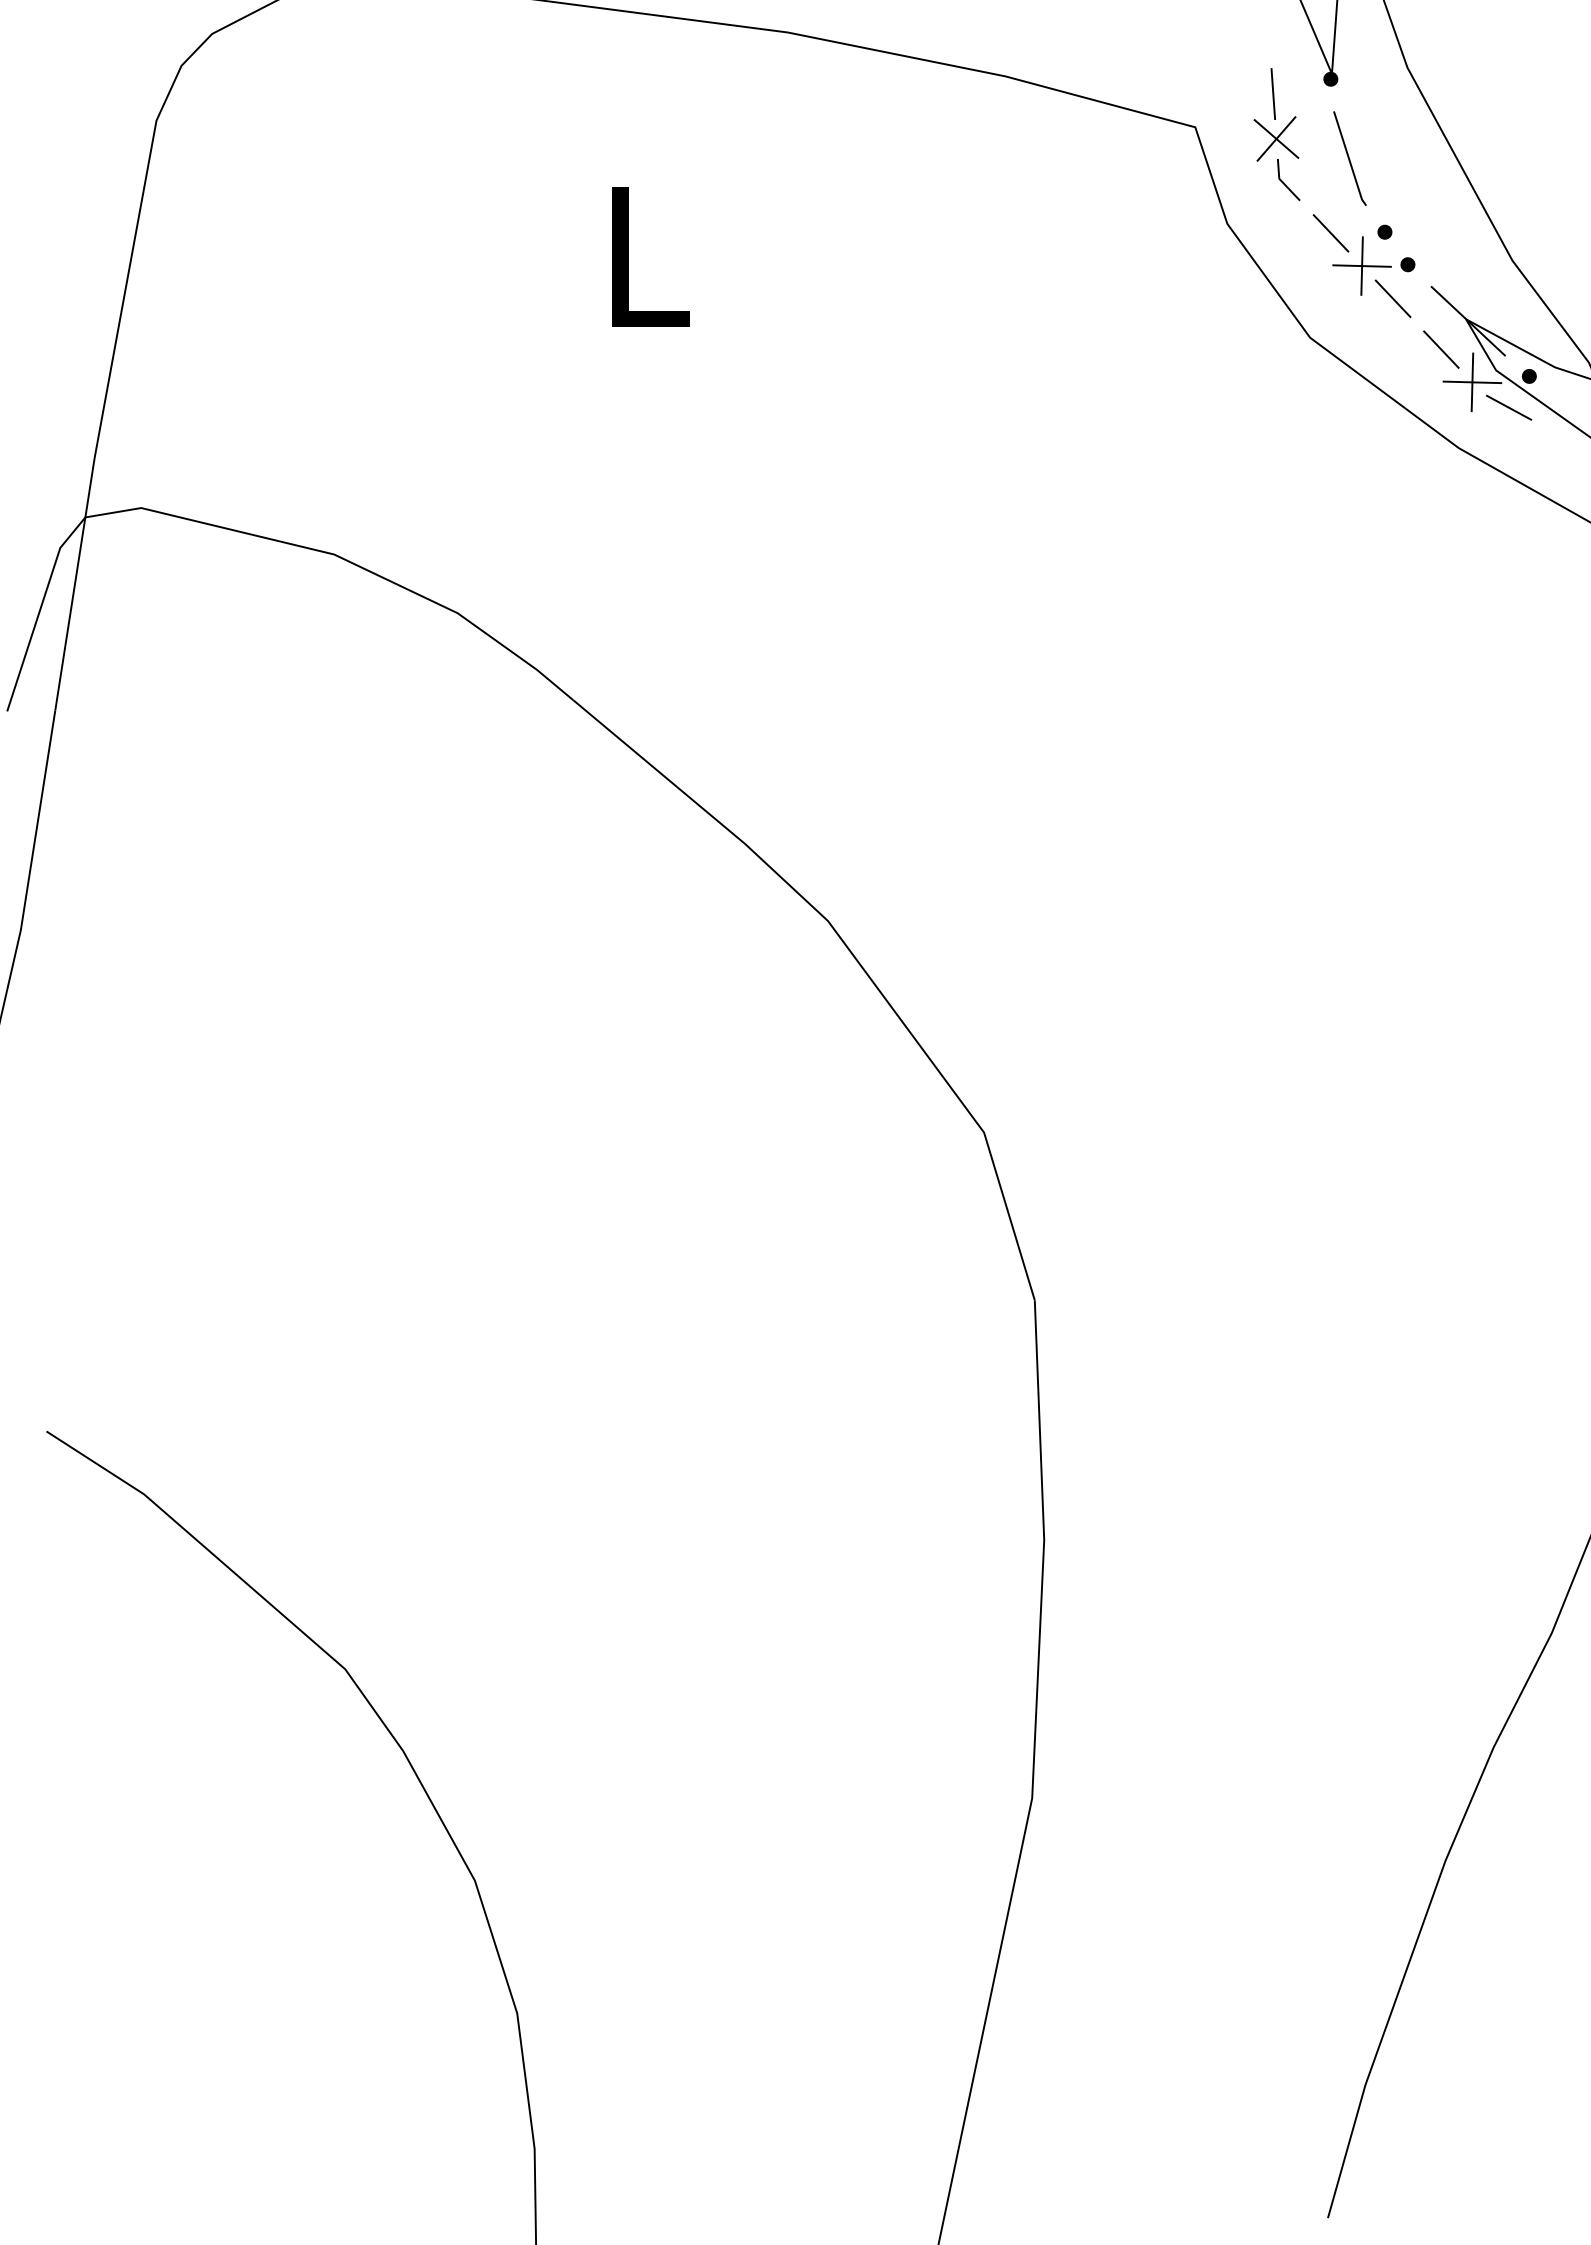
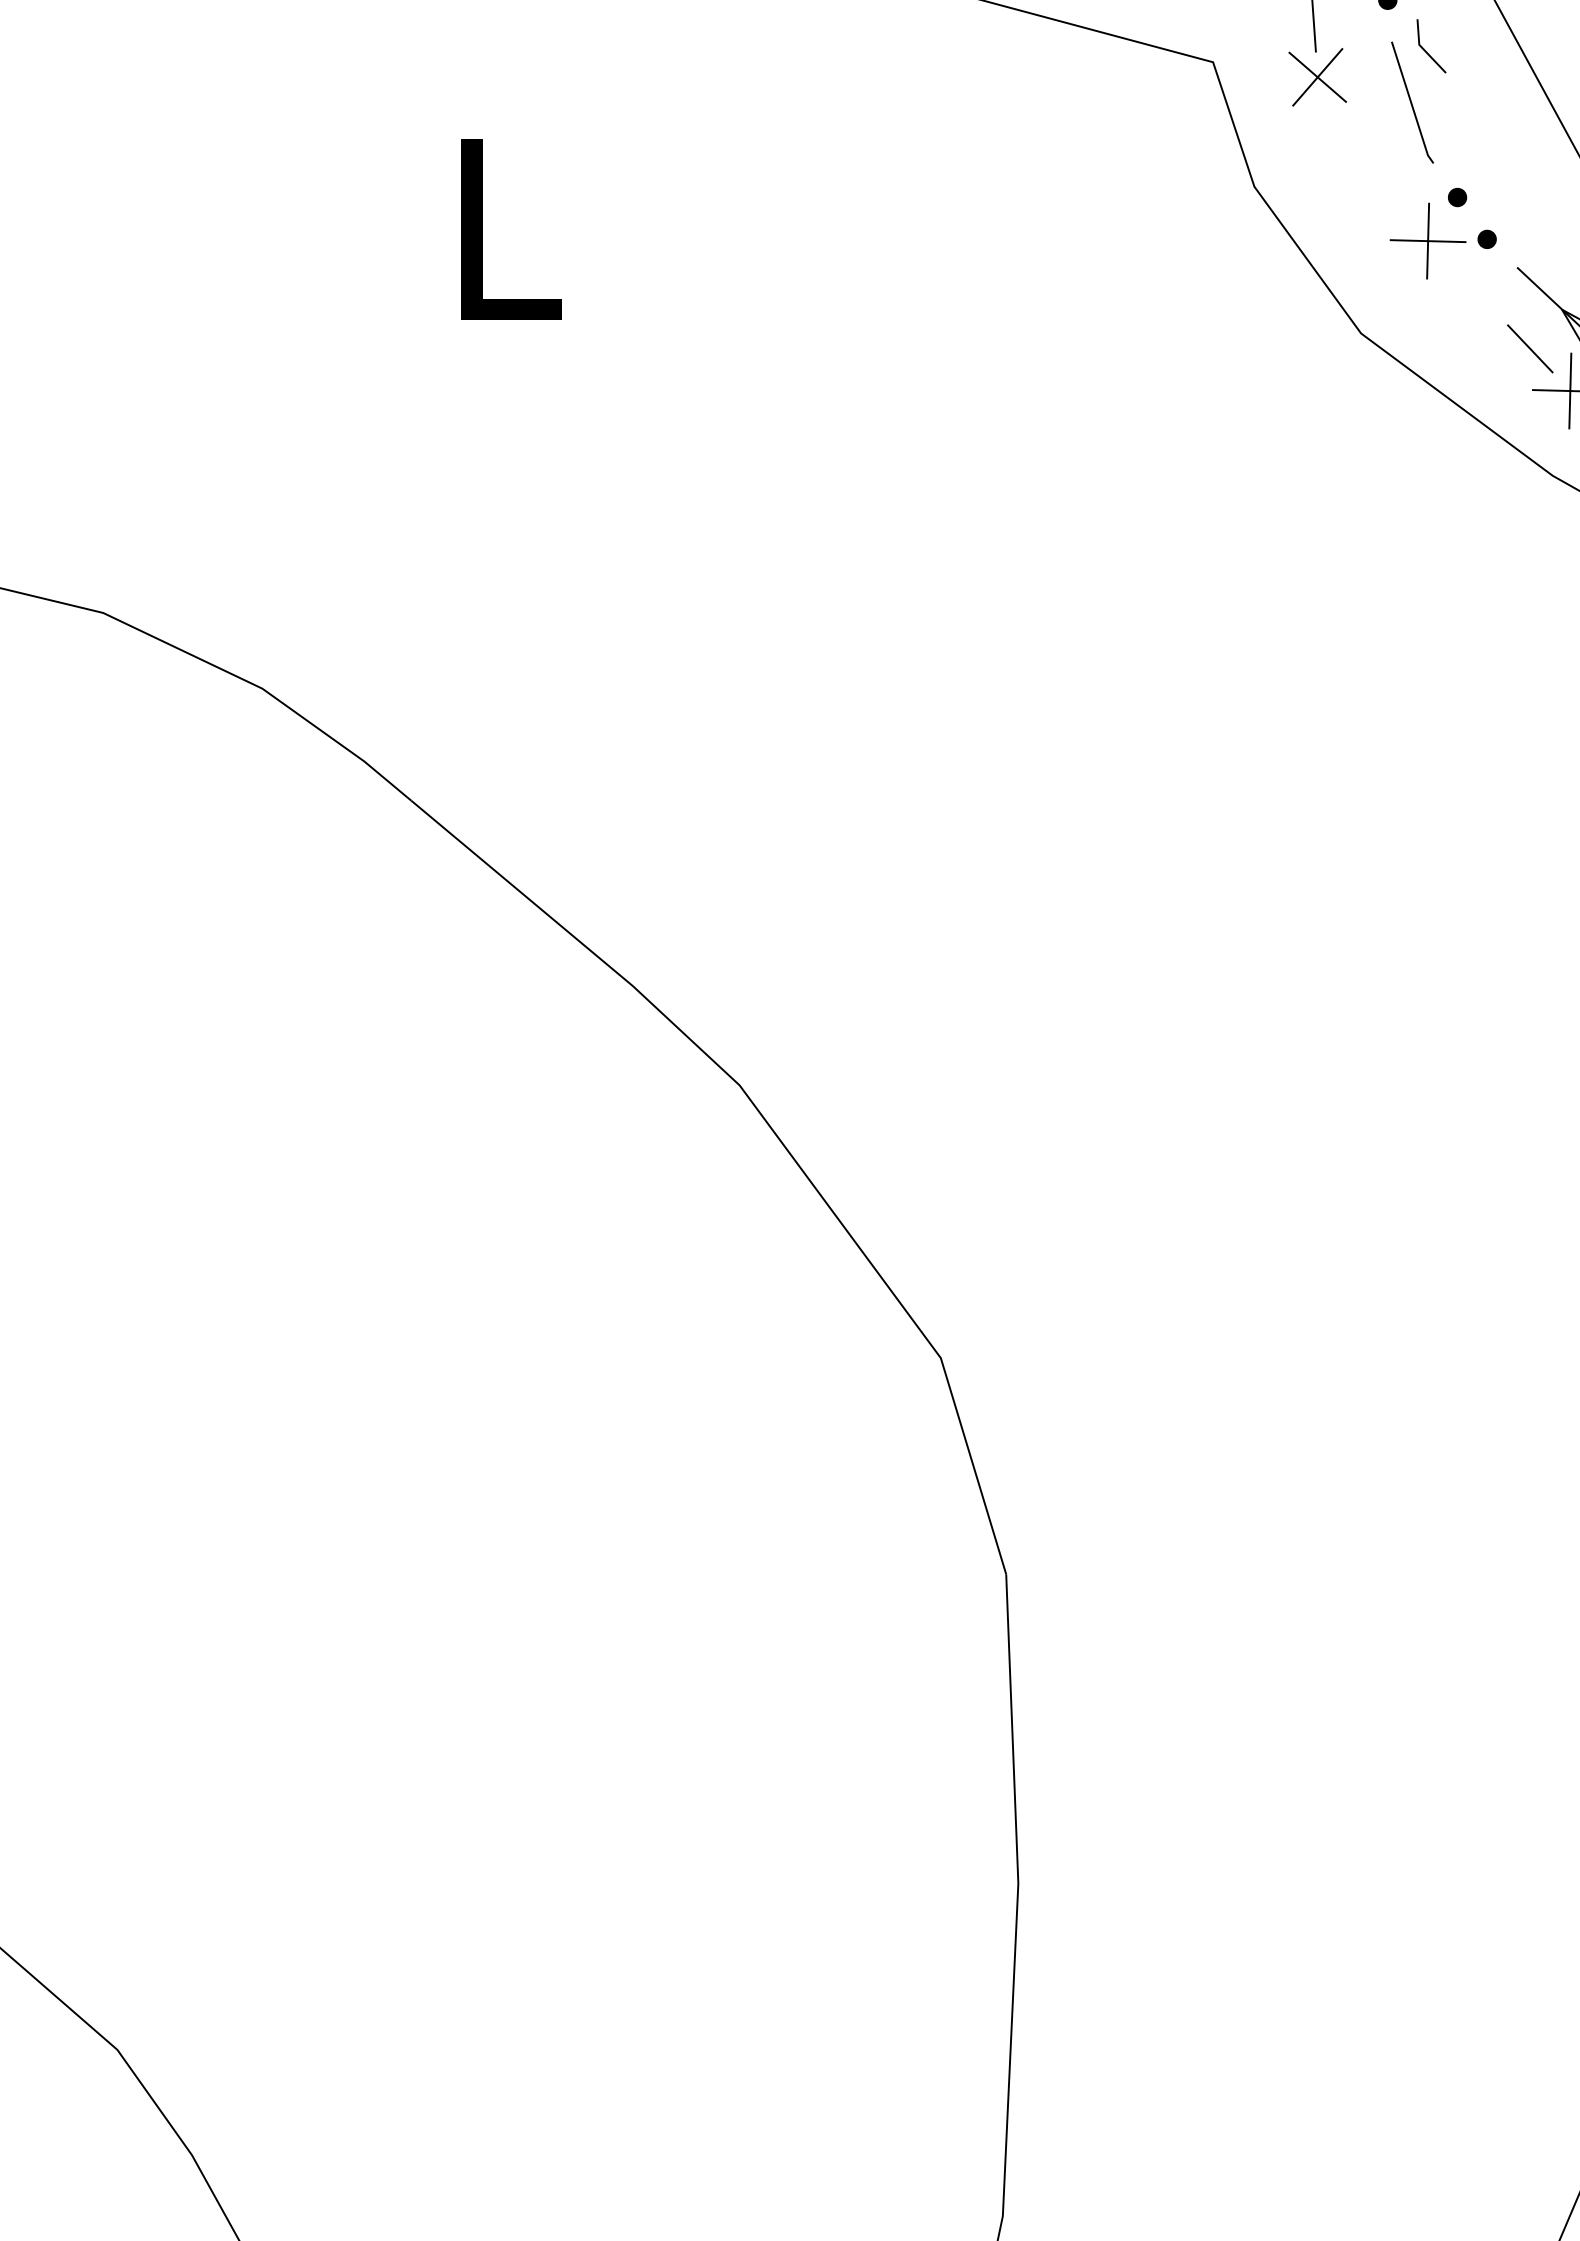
line: (1284, 182) -> (1426, 49), moved
line: (1330, 233) -> (1387, 199), removed
line: (1392, 298) -> (1467, 282), removed

